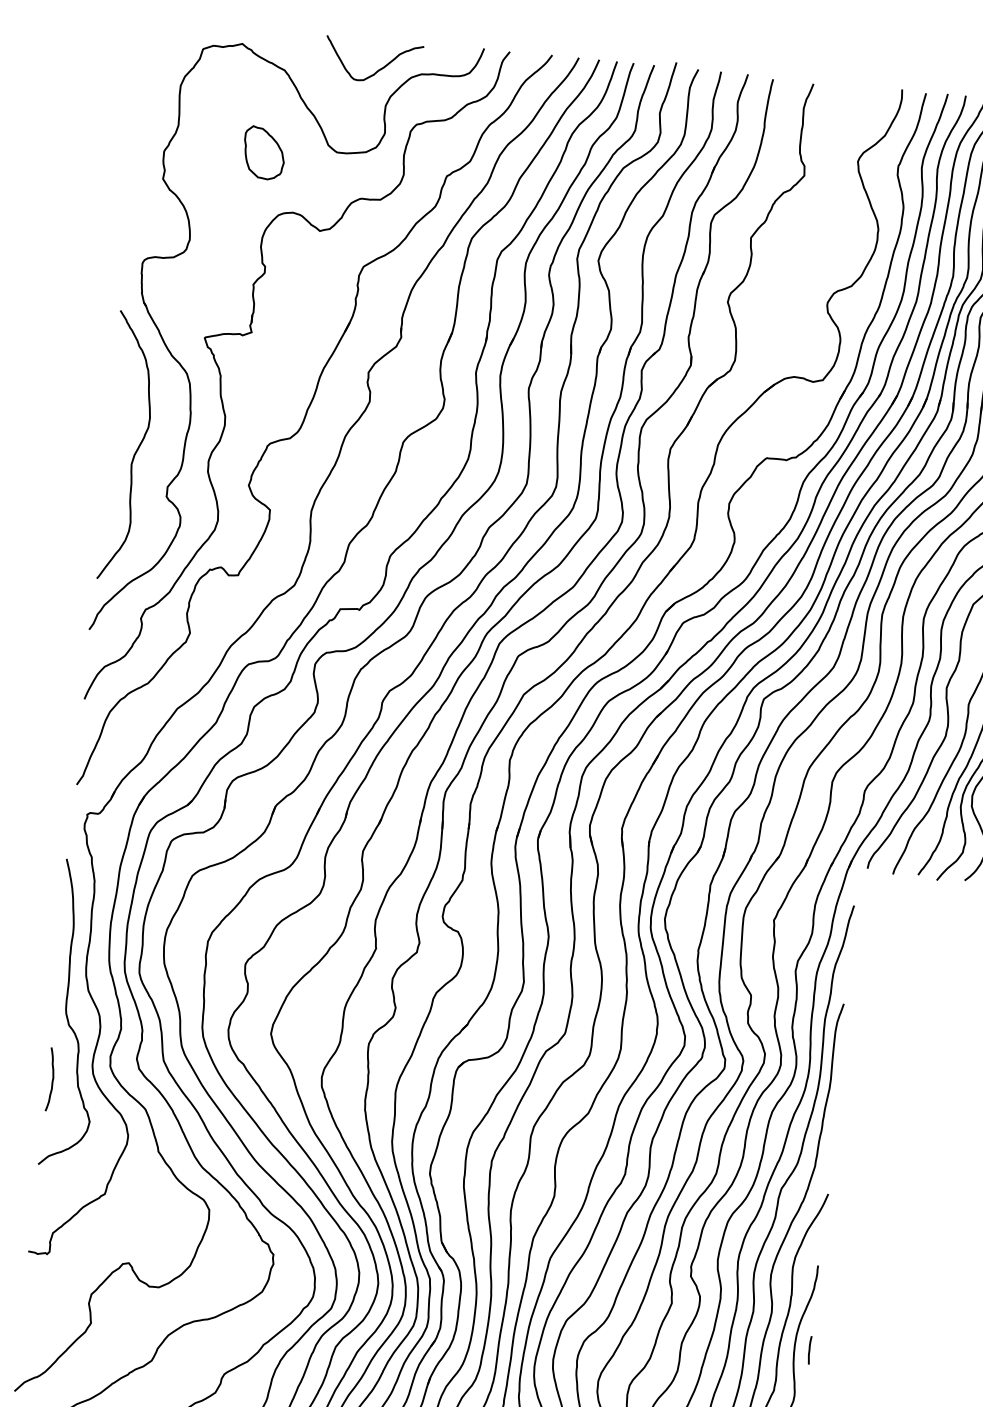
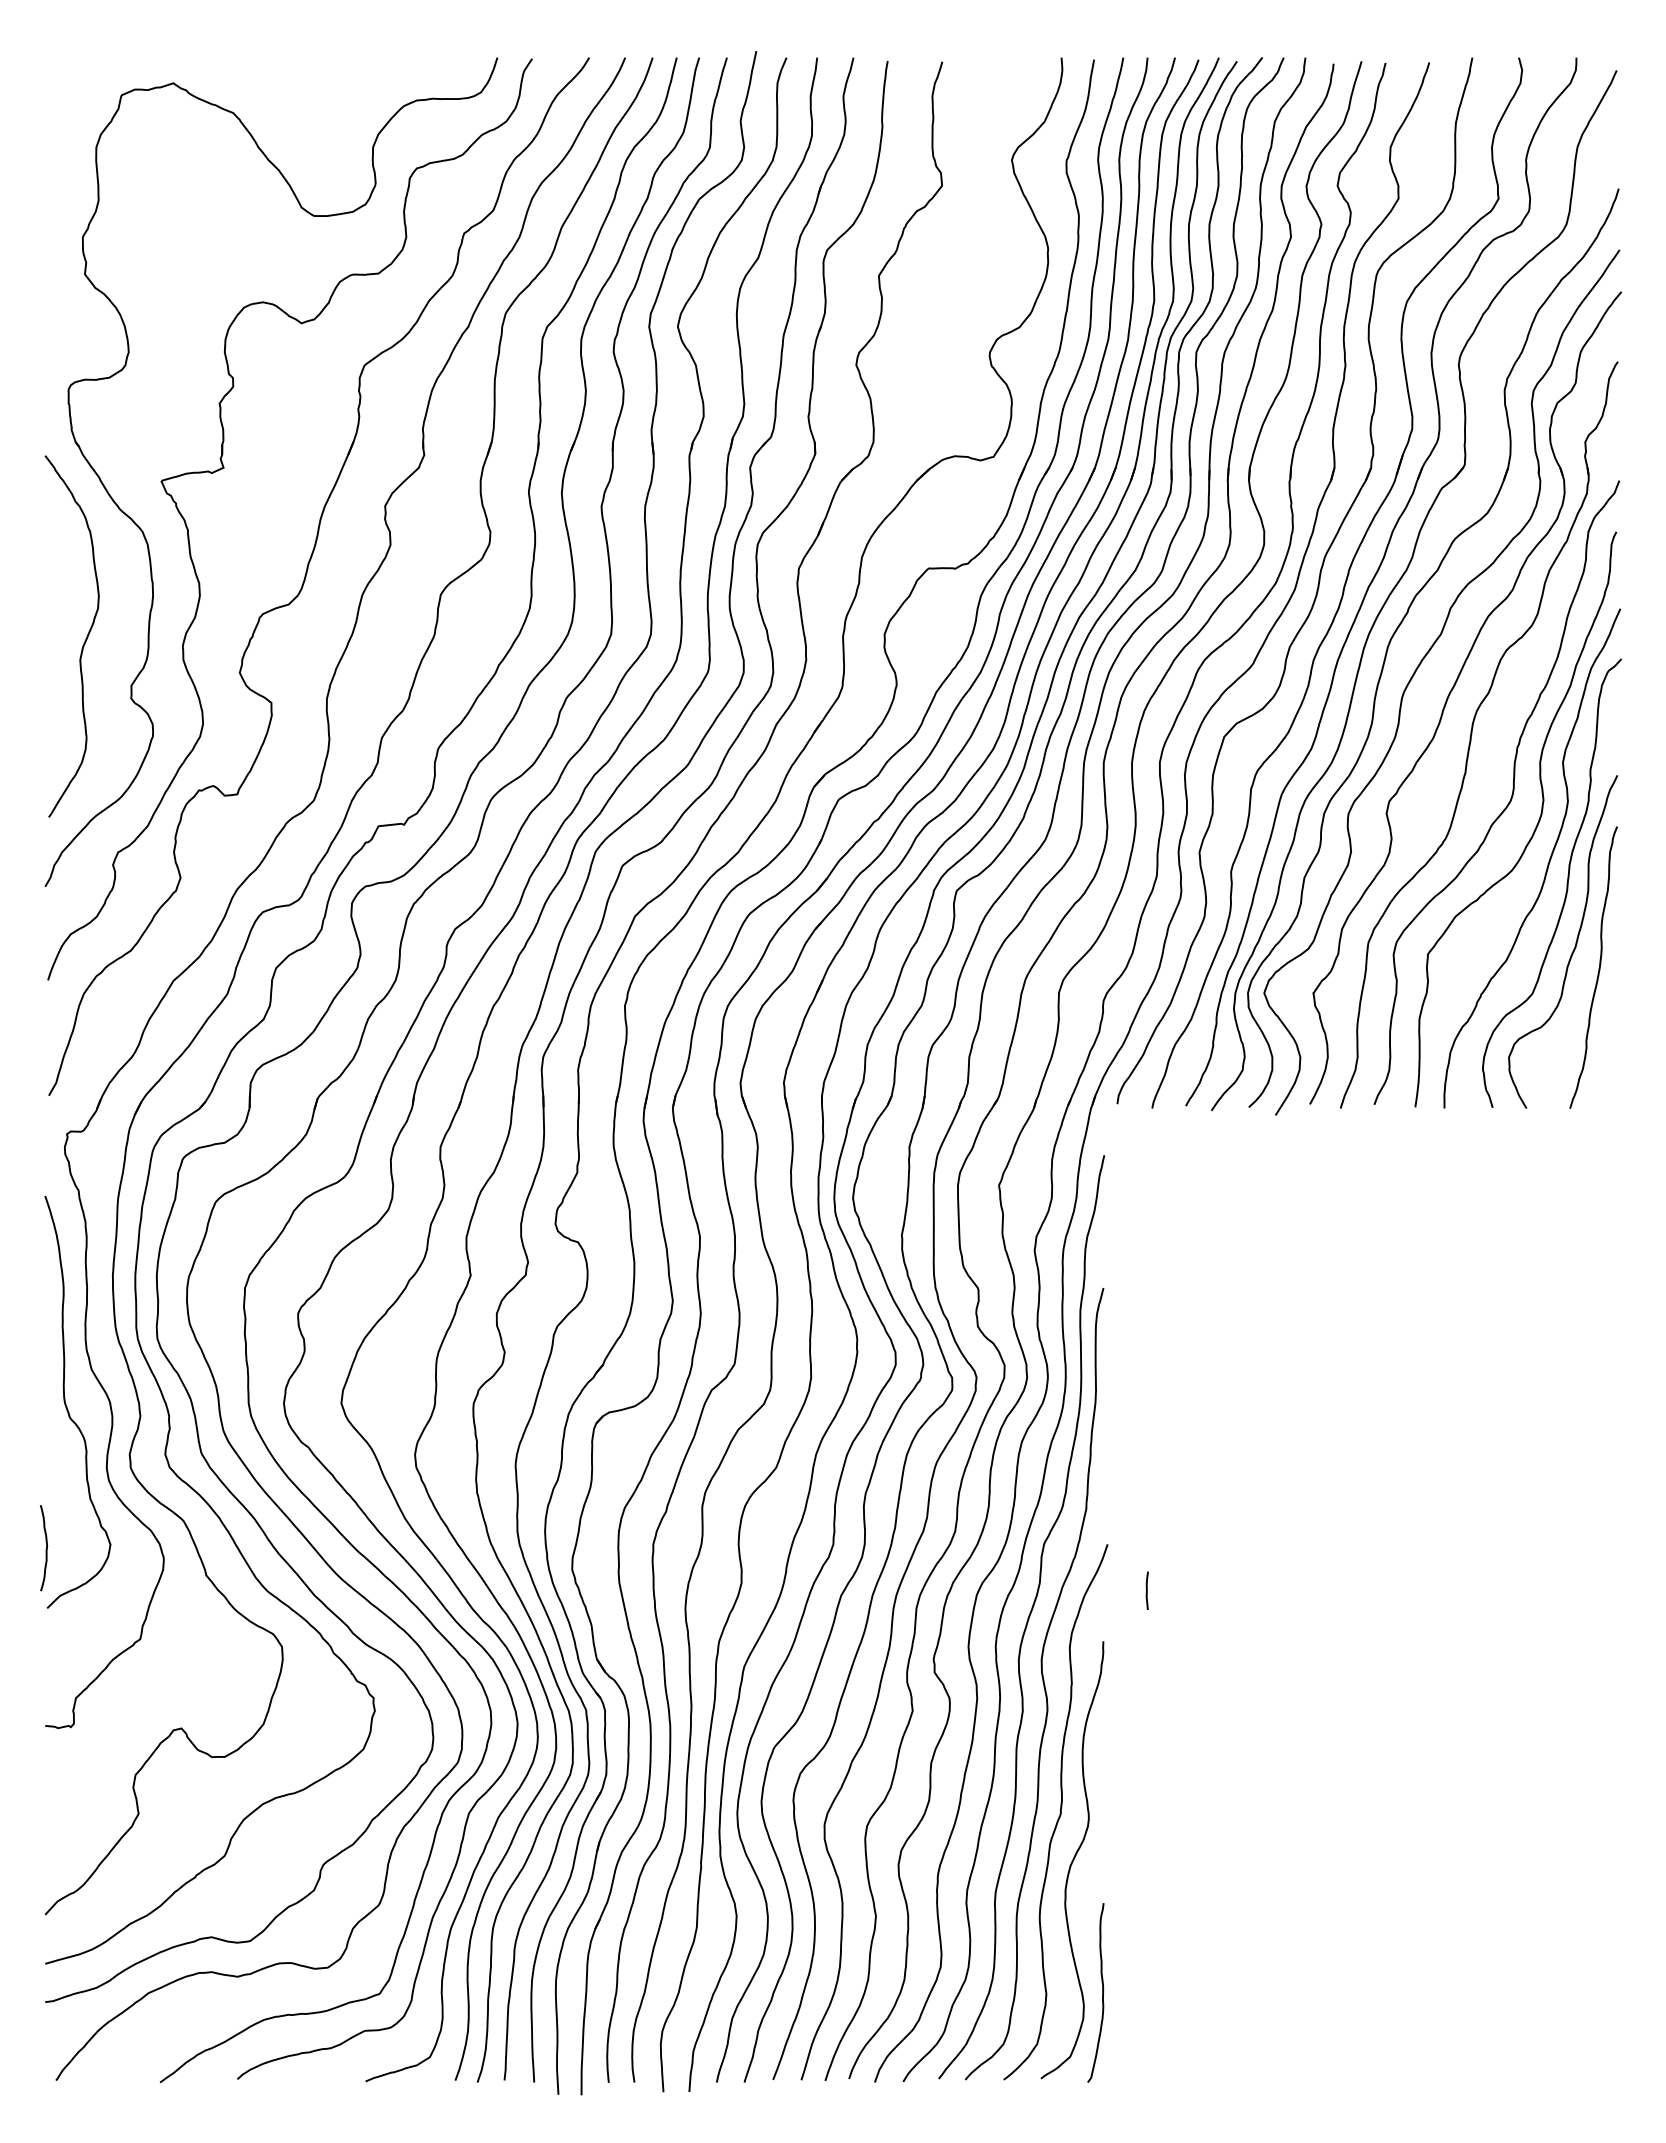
curve: (379, 68) -> (360, 98), removed
part: (263, 153) -> (216, 226), removed
curve: (51, 1080) -> (45, 1549), moved
line: (809, 1350) -> (1146, 1590), moved

